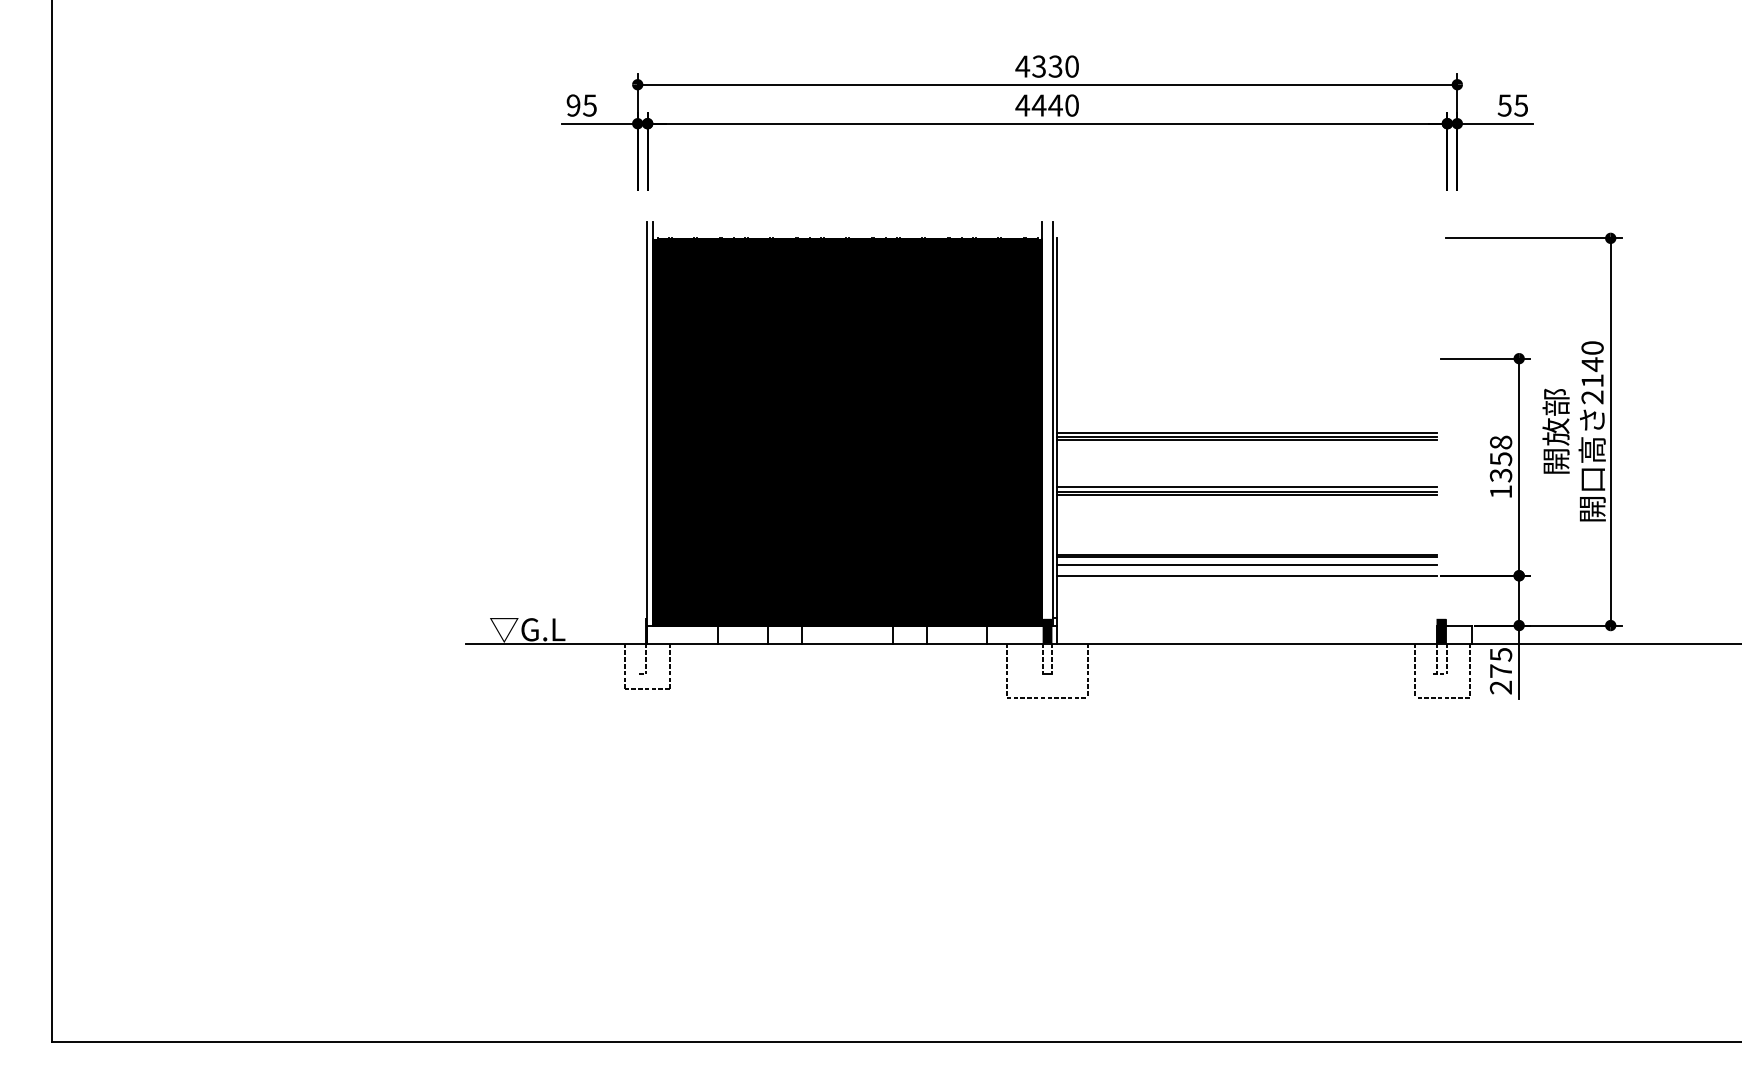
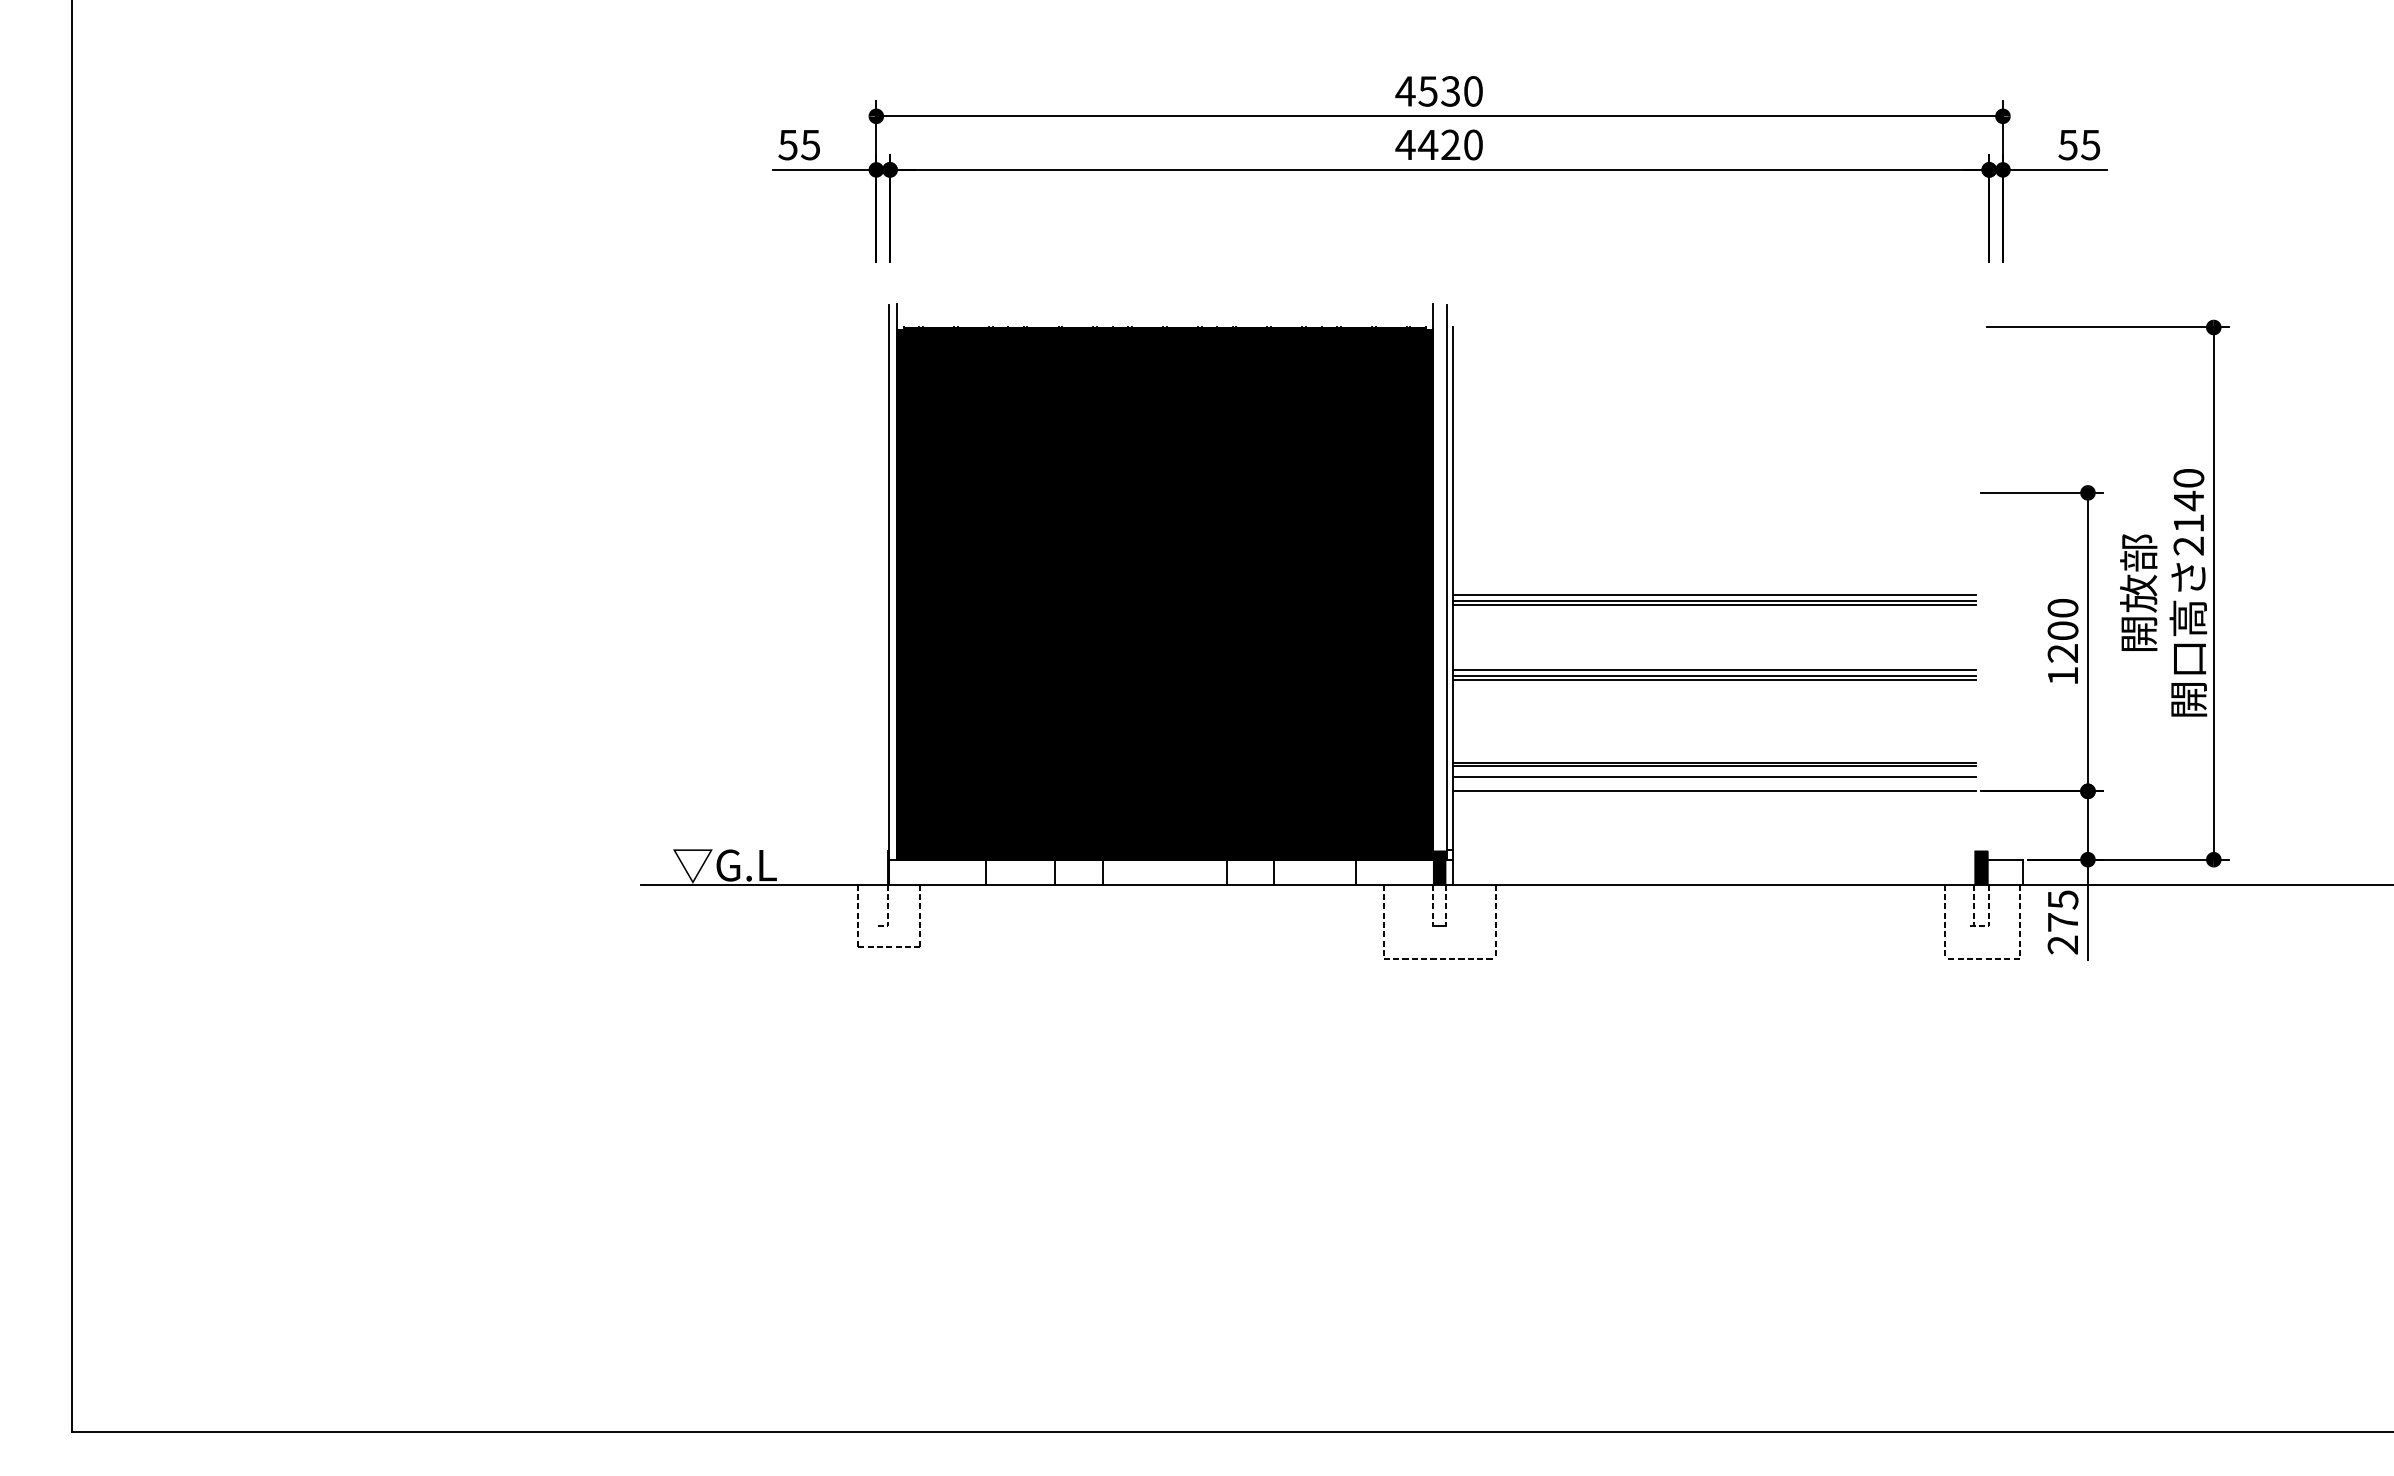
text: (1038, 66) -> (1427, 91), 4330 -> 4530
text: (573, 105) -> (787, 144), 95 -> 55
text: (1055, 105) -> (1450, 144), 4440 -> 4420
text: (1500, 458) -> (2062, 630), 1358 -> 1200

